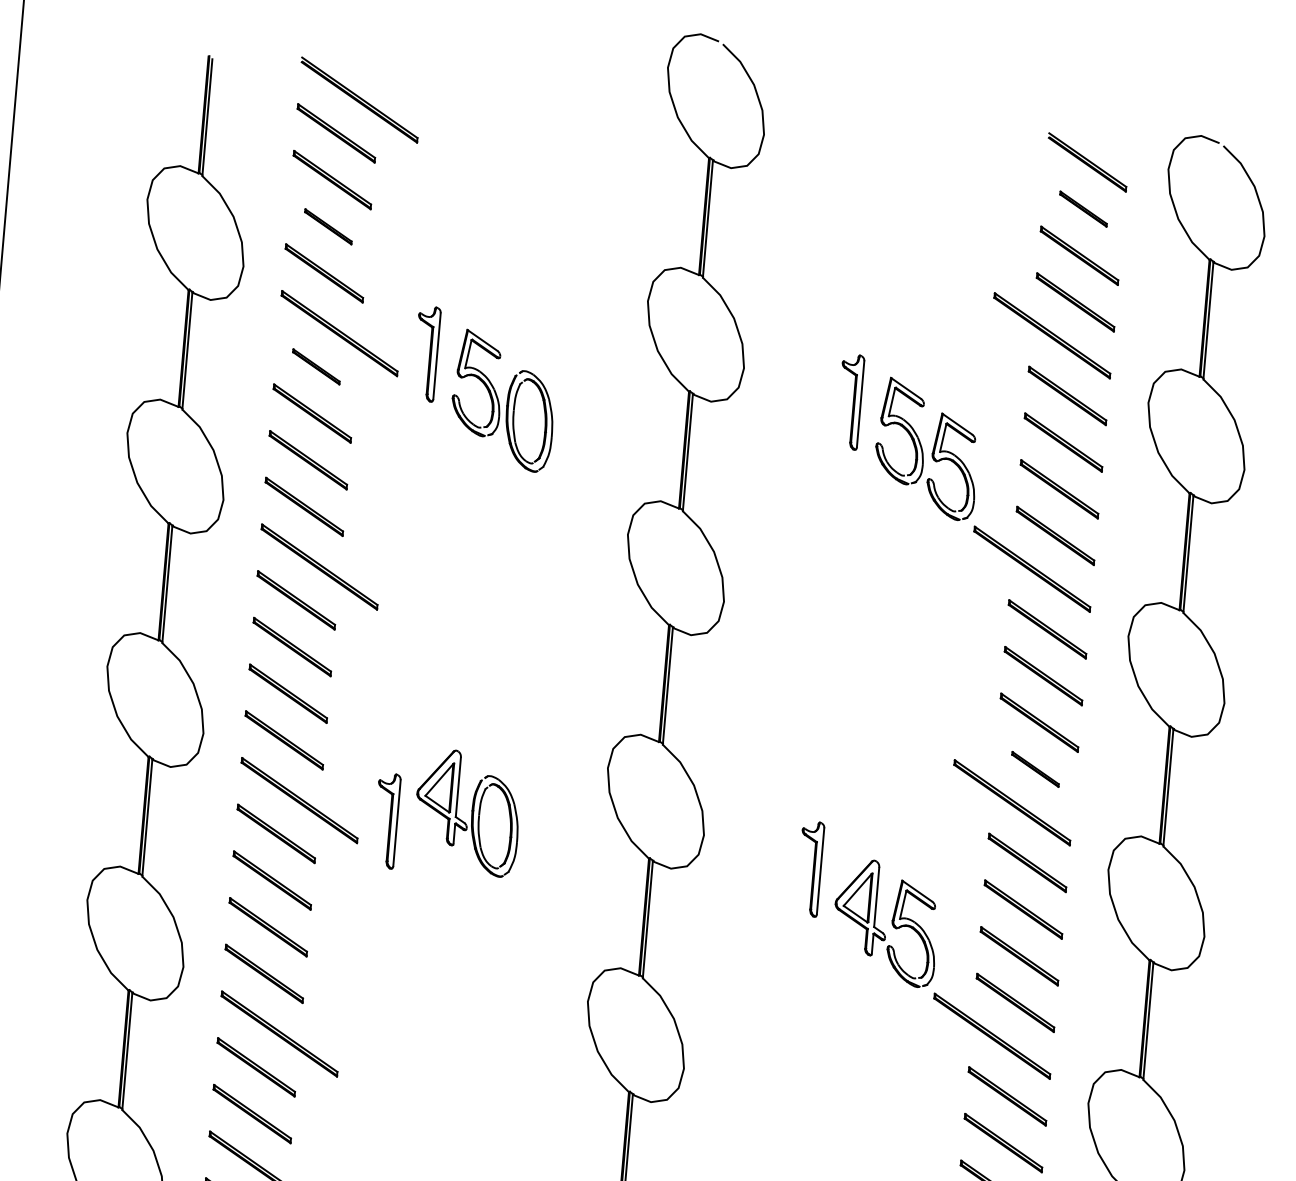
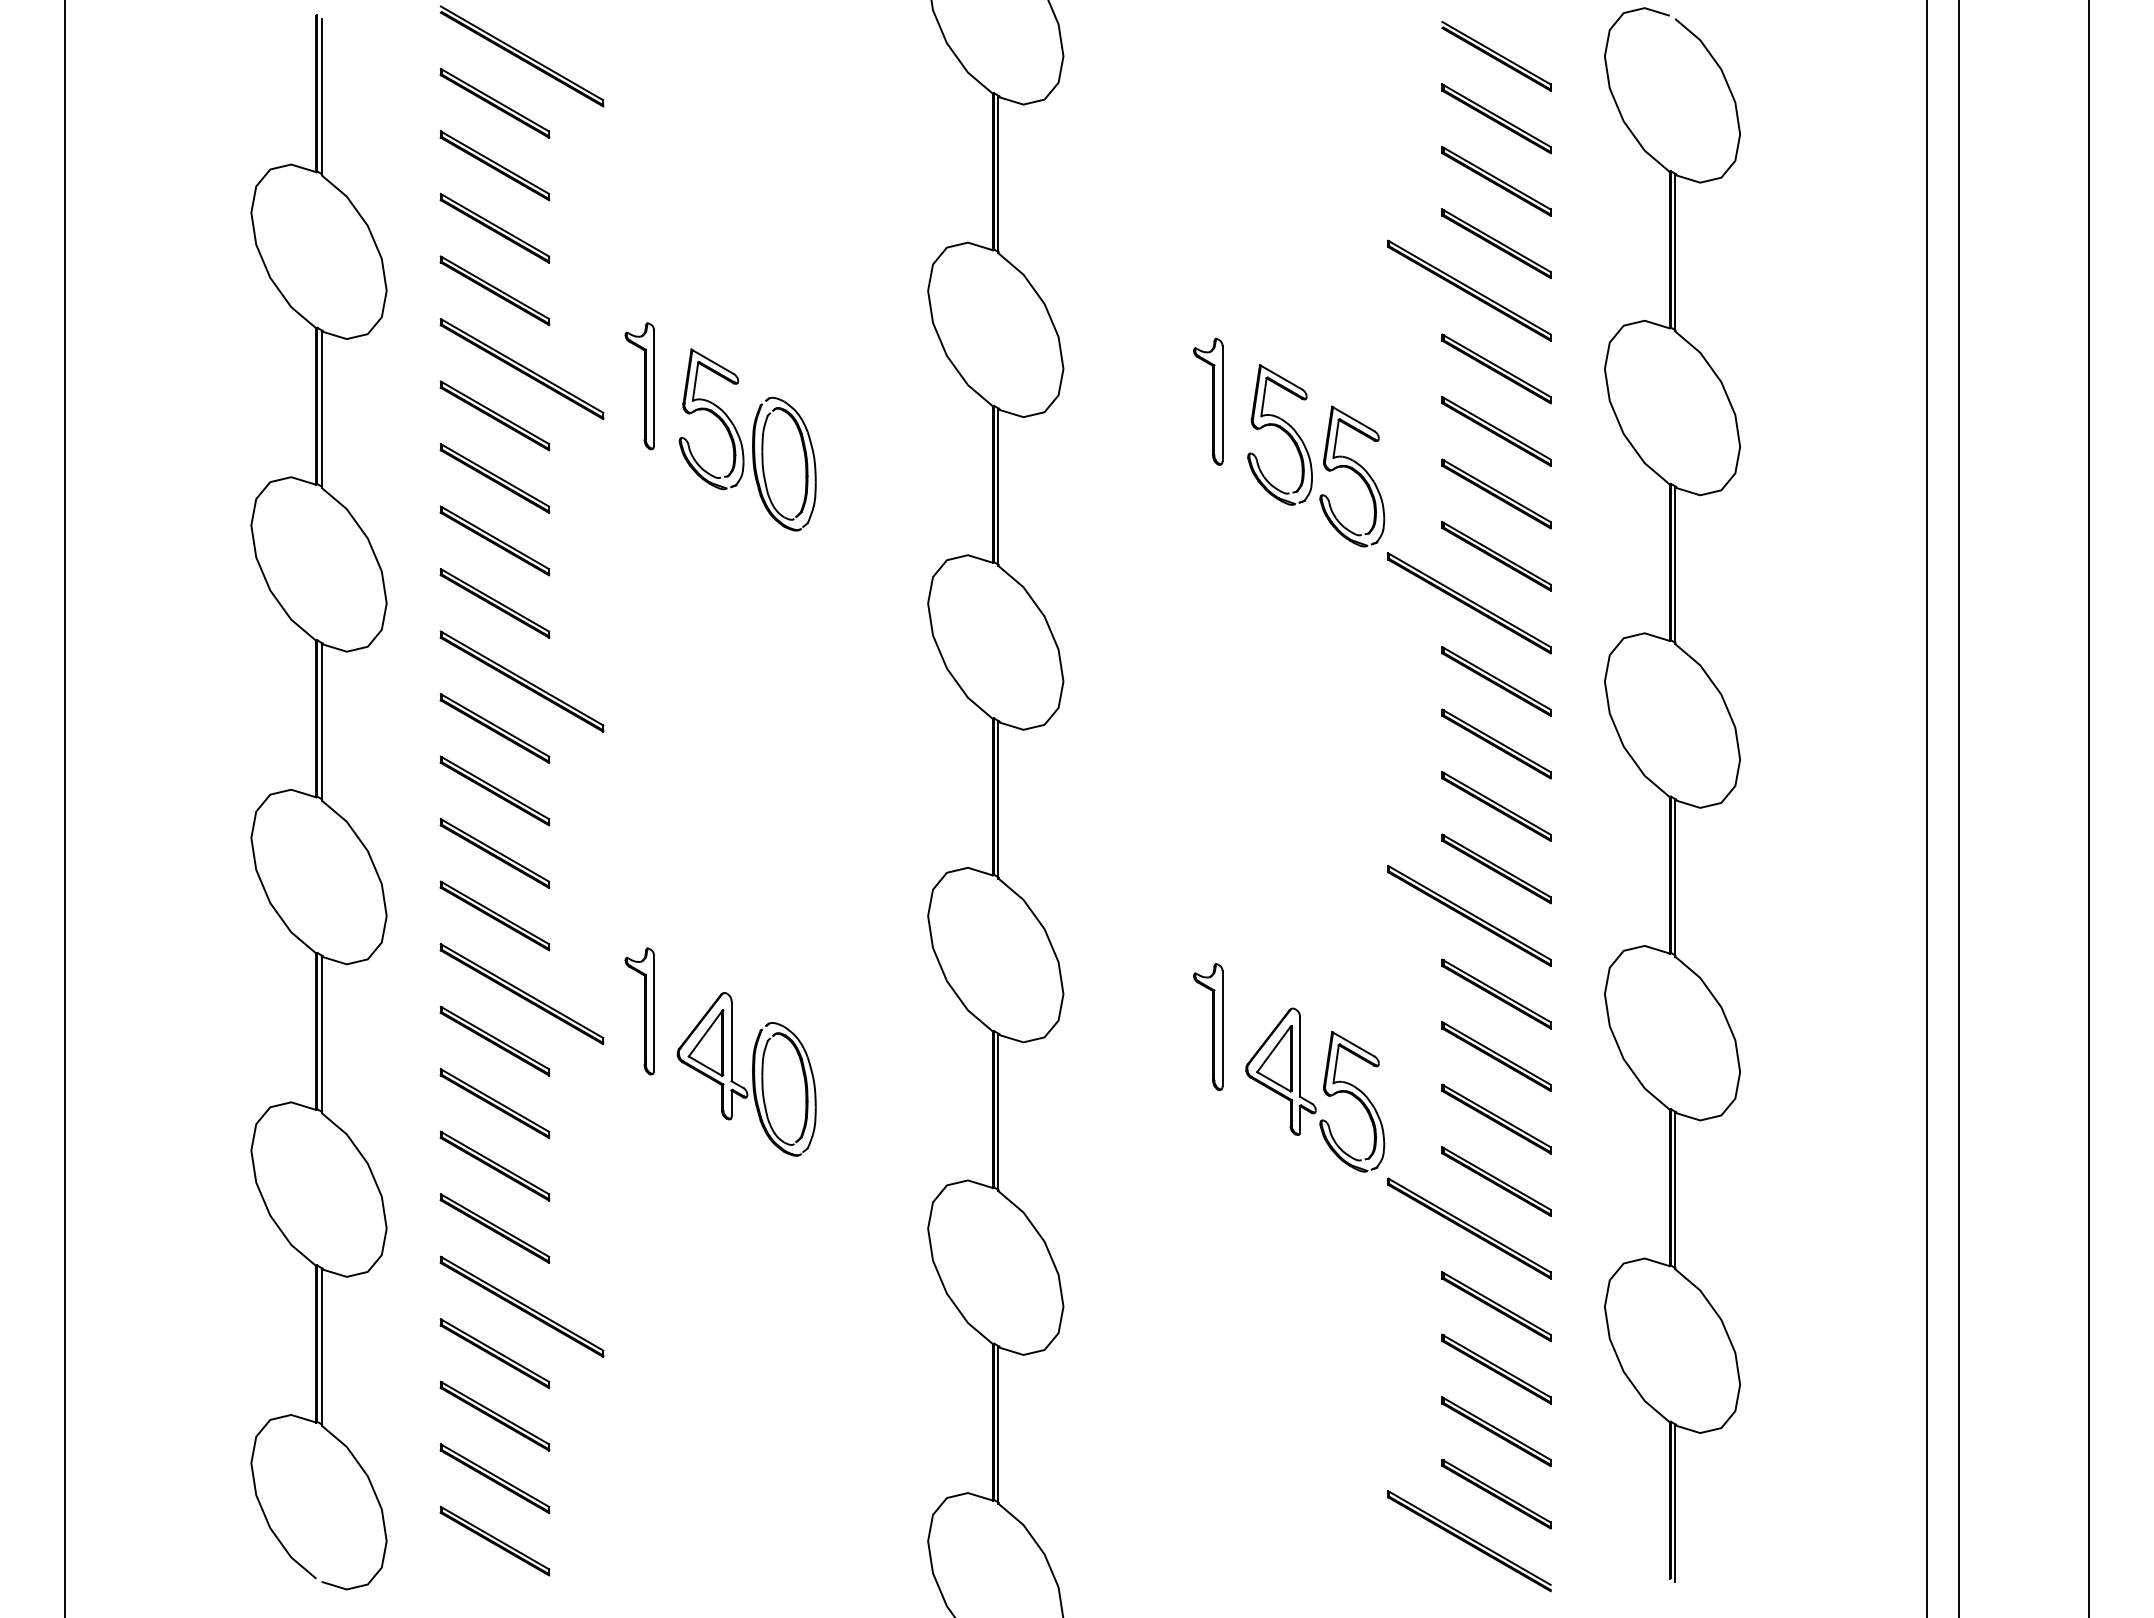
part: (1083, 208) -> (1496, 118), size x1.67
part: (328, 226) -> (494, 228), size x1.67
part: (316, 366) -> (494, 415), size x1.67
part: (1035, 769) -> (1496, 868), size x1.67
part: (467, 812) -> (746, 1074), moved

